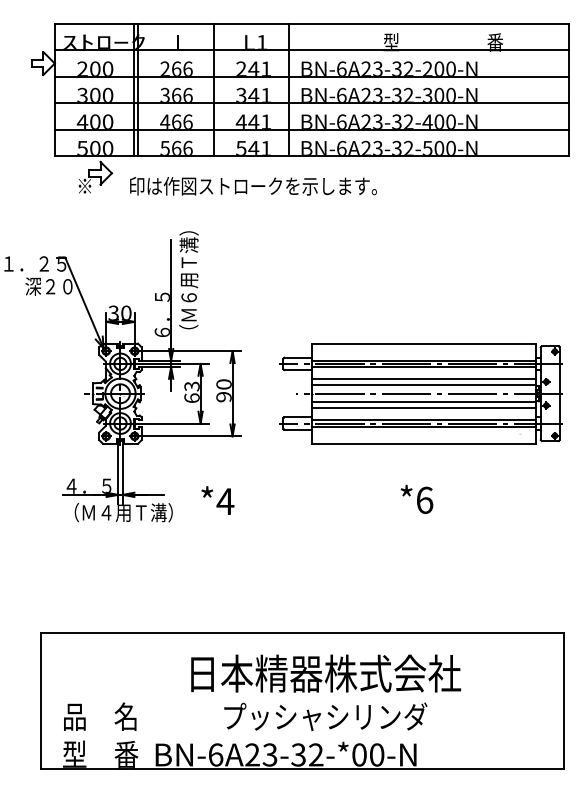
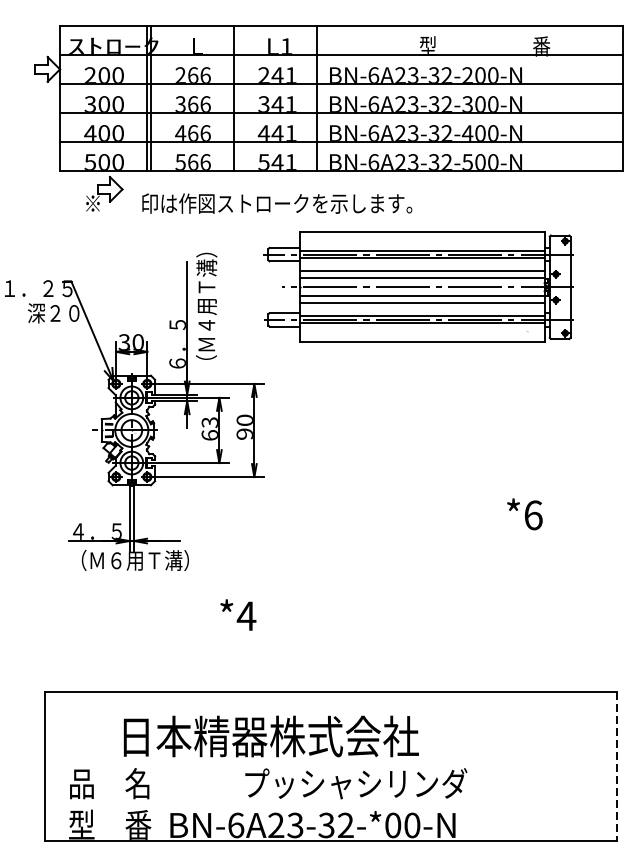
text: (188, 297) -> (206, 325), （Ｍ６用Ｔ溝） -> （Ｍ４用Ｔ溝）
part: (420, 393) -> (418, 286), moved
text: (416, 498) -> (524, 513), moved
text: (217, 500) -> (237, 615), moved
text: (106, 512) -> (116, 560), （Ｍ４用Ｔ溝） -> （Ｍ６用Ｔ溝）
text: (326, 673) -> (271, 736), moved
line: (564, 701) -> (617, 766), solid -> dashed

